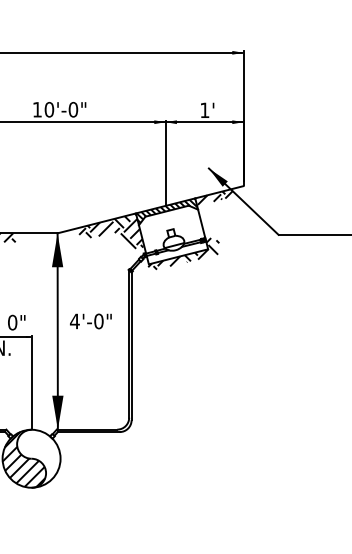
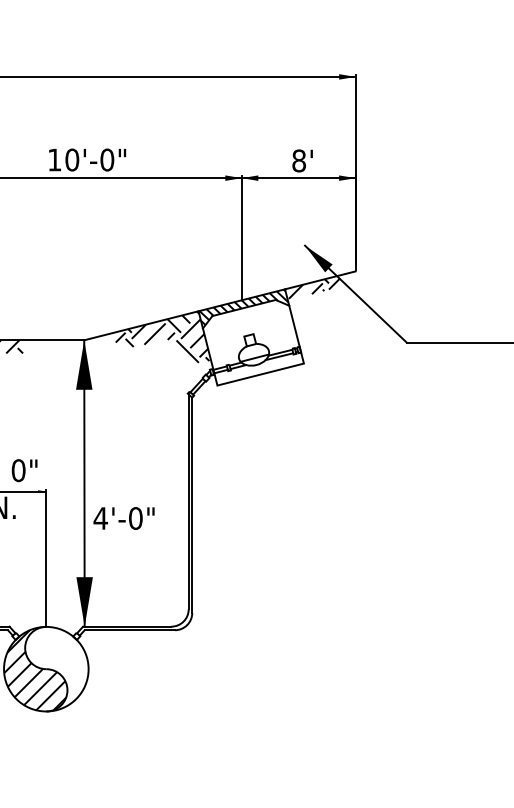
text: (204, 110) -> (298, 161), 1' -> 8'
hatch: (183, 253) -> (267, 369), removed
text: (90, 321) -> (123, 518), moved

